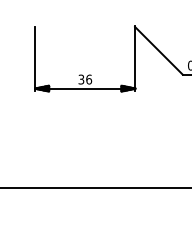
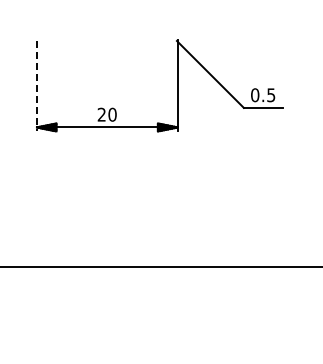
line: (34, 59) -> (36, 86), solid -> dashed
text: (84, 79) -> (106, 114), 36 -> 20

